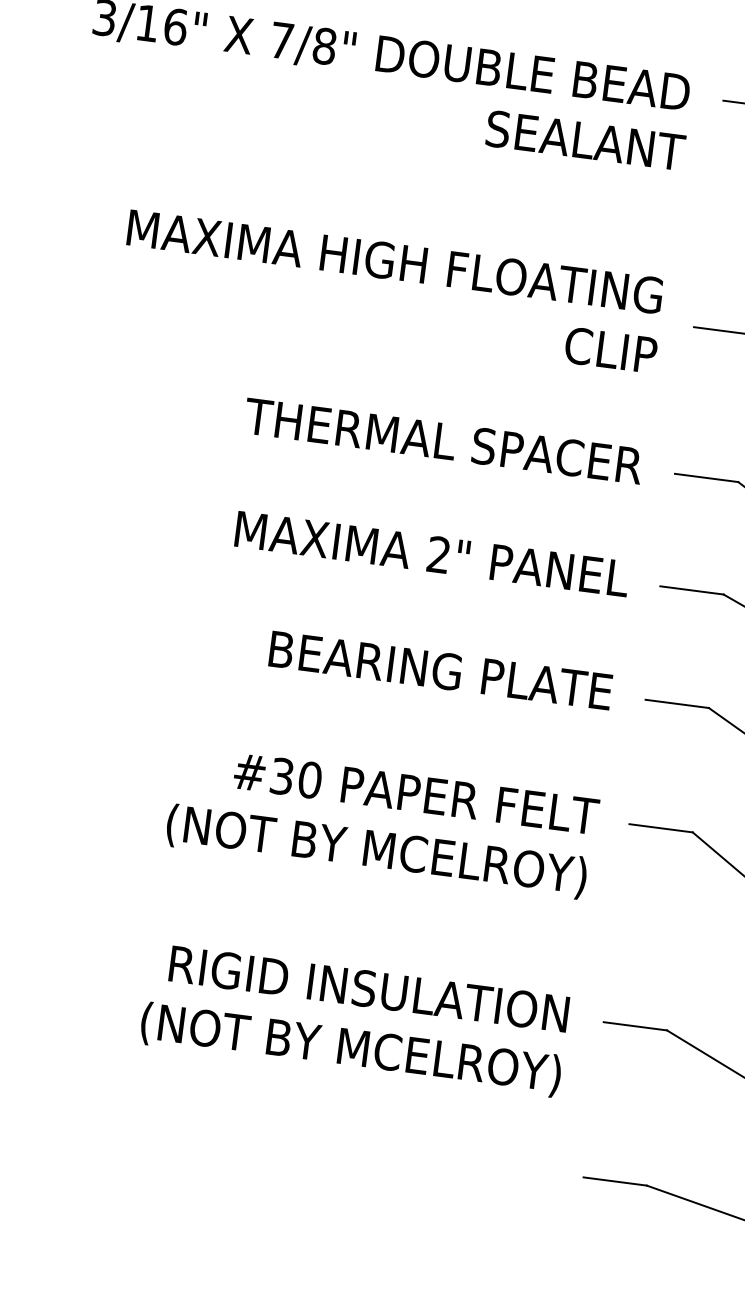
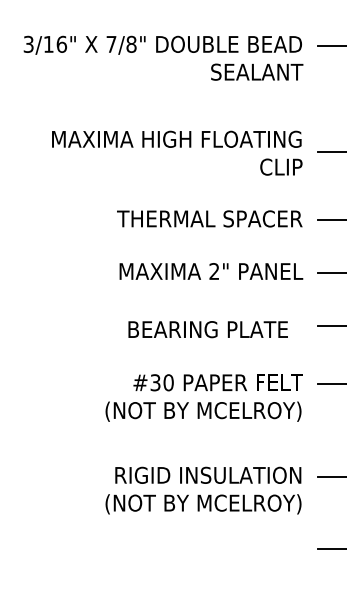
text: (439, 670) -> (207, 329), moved

